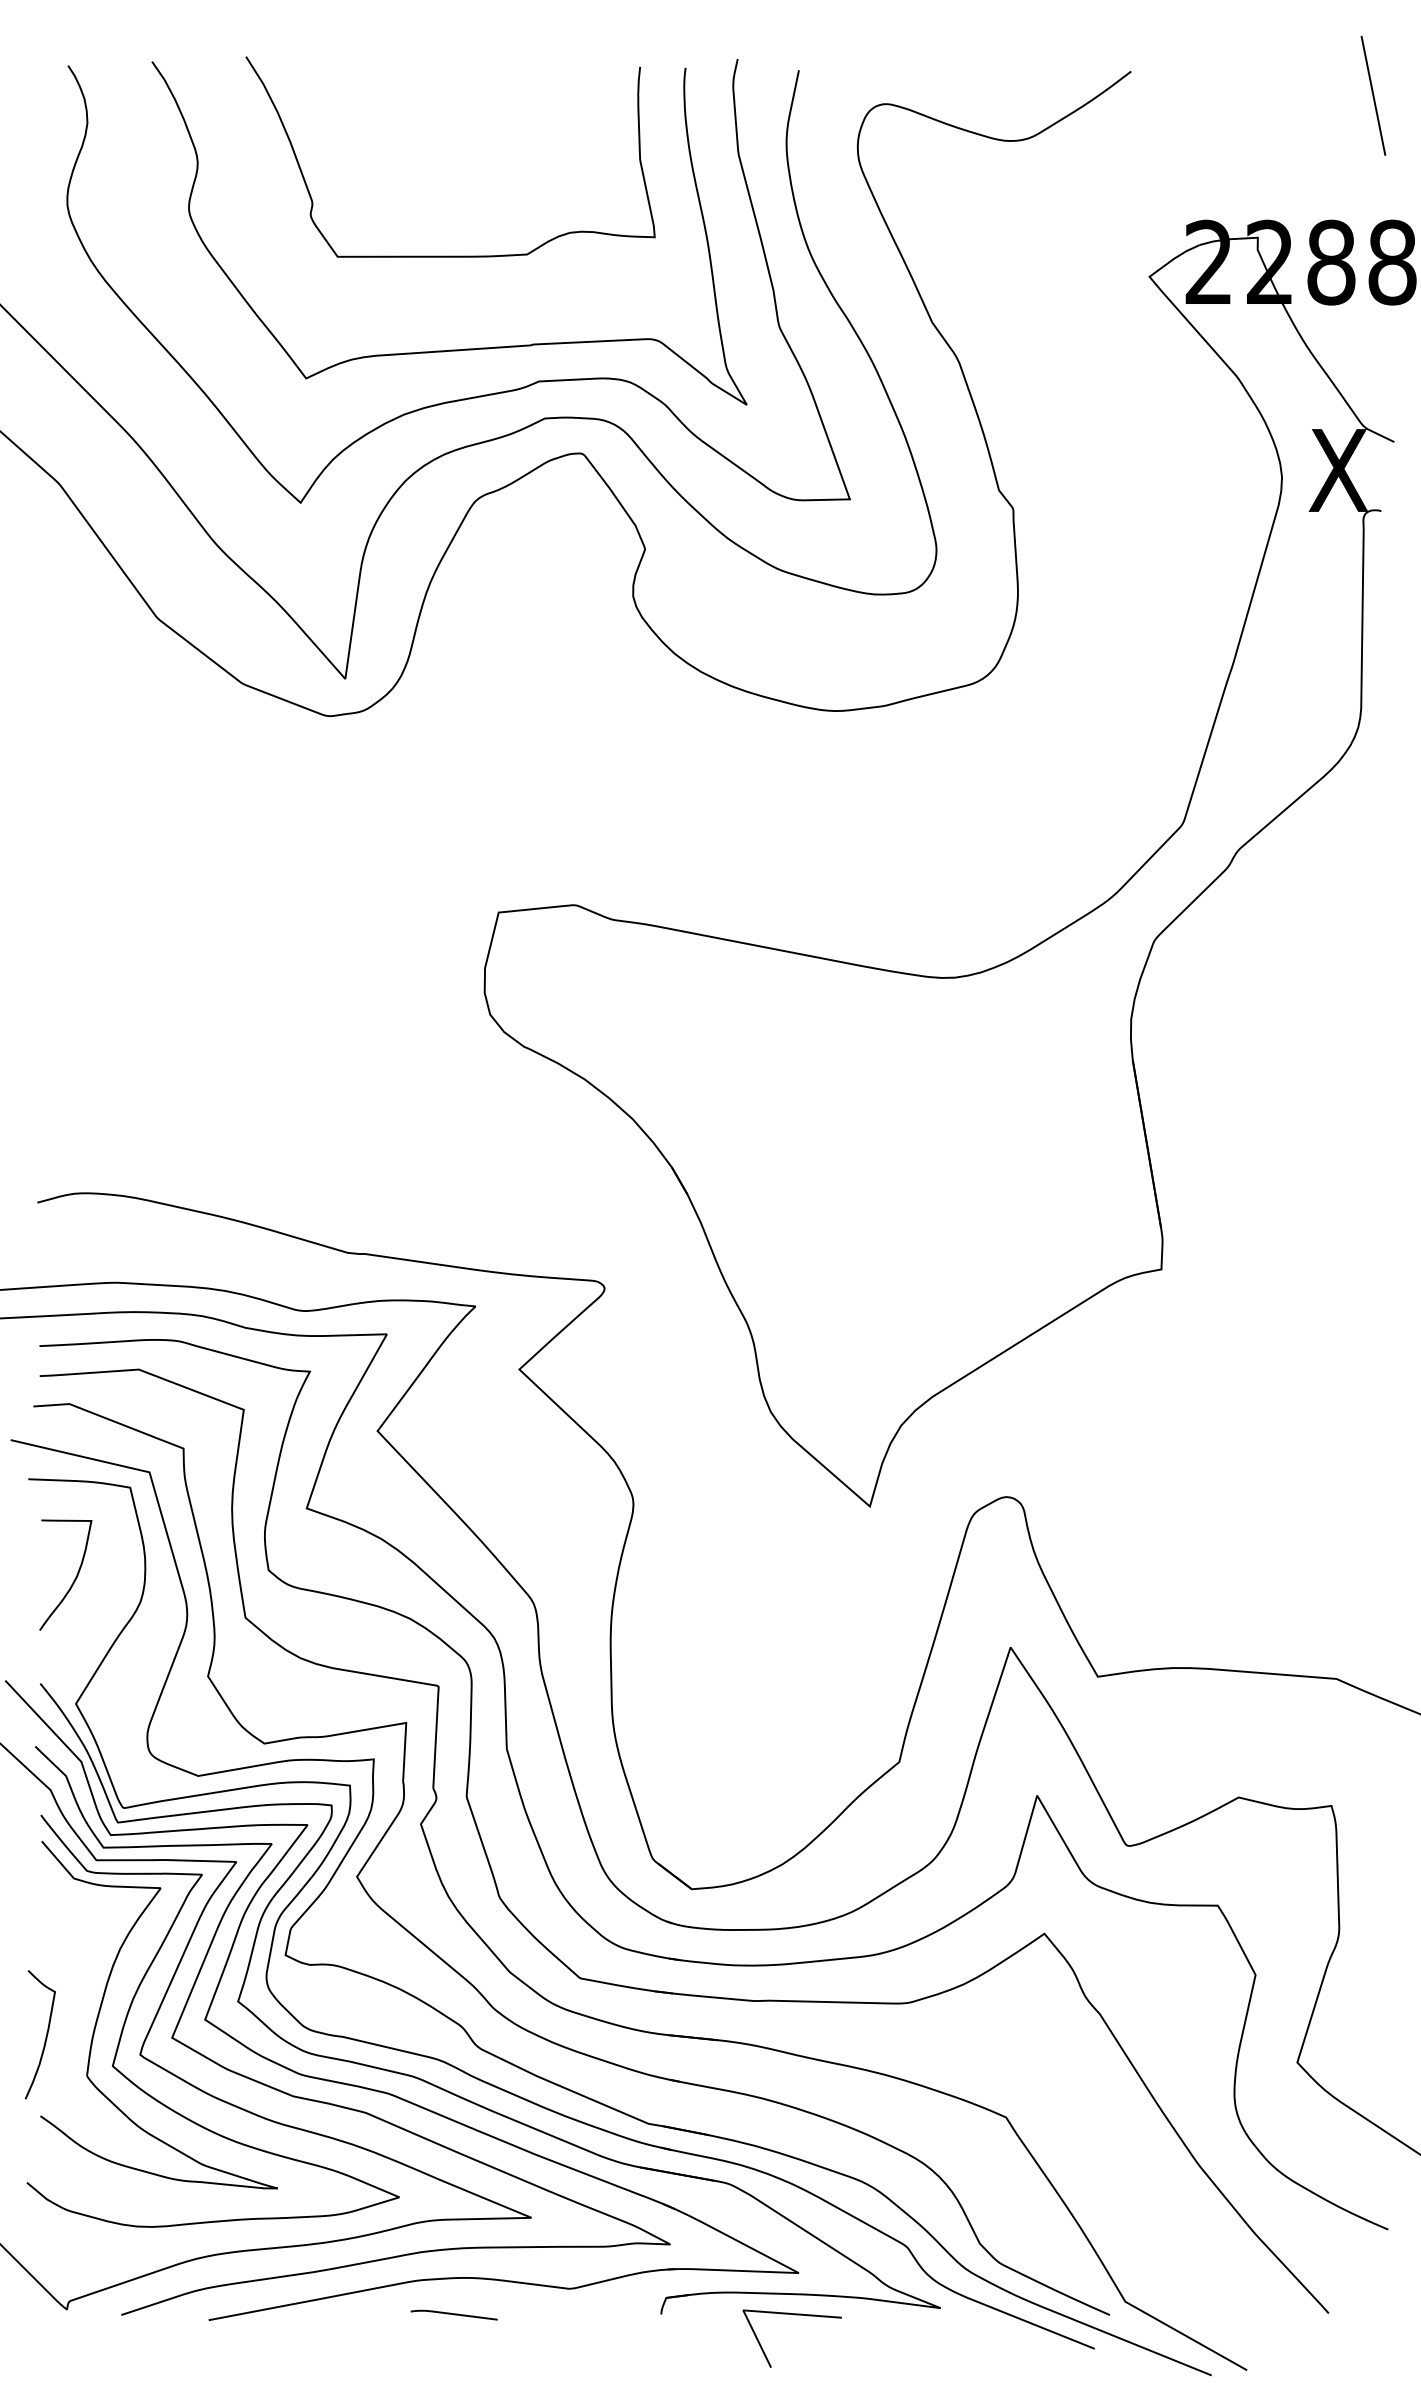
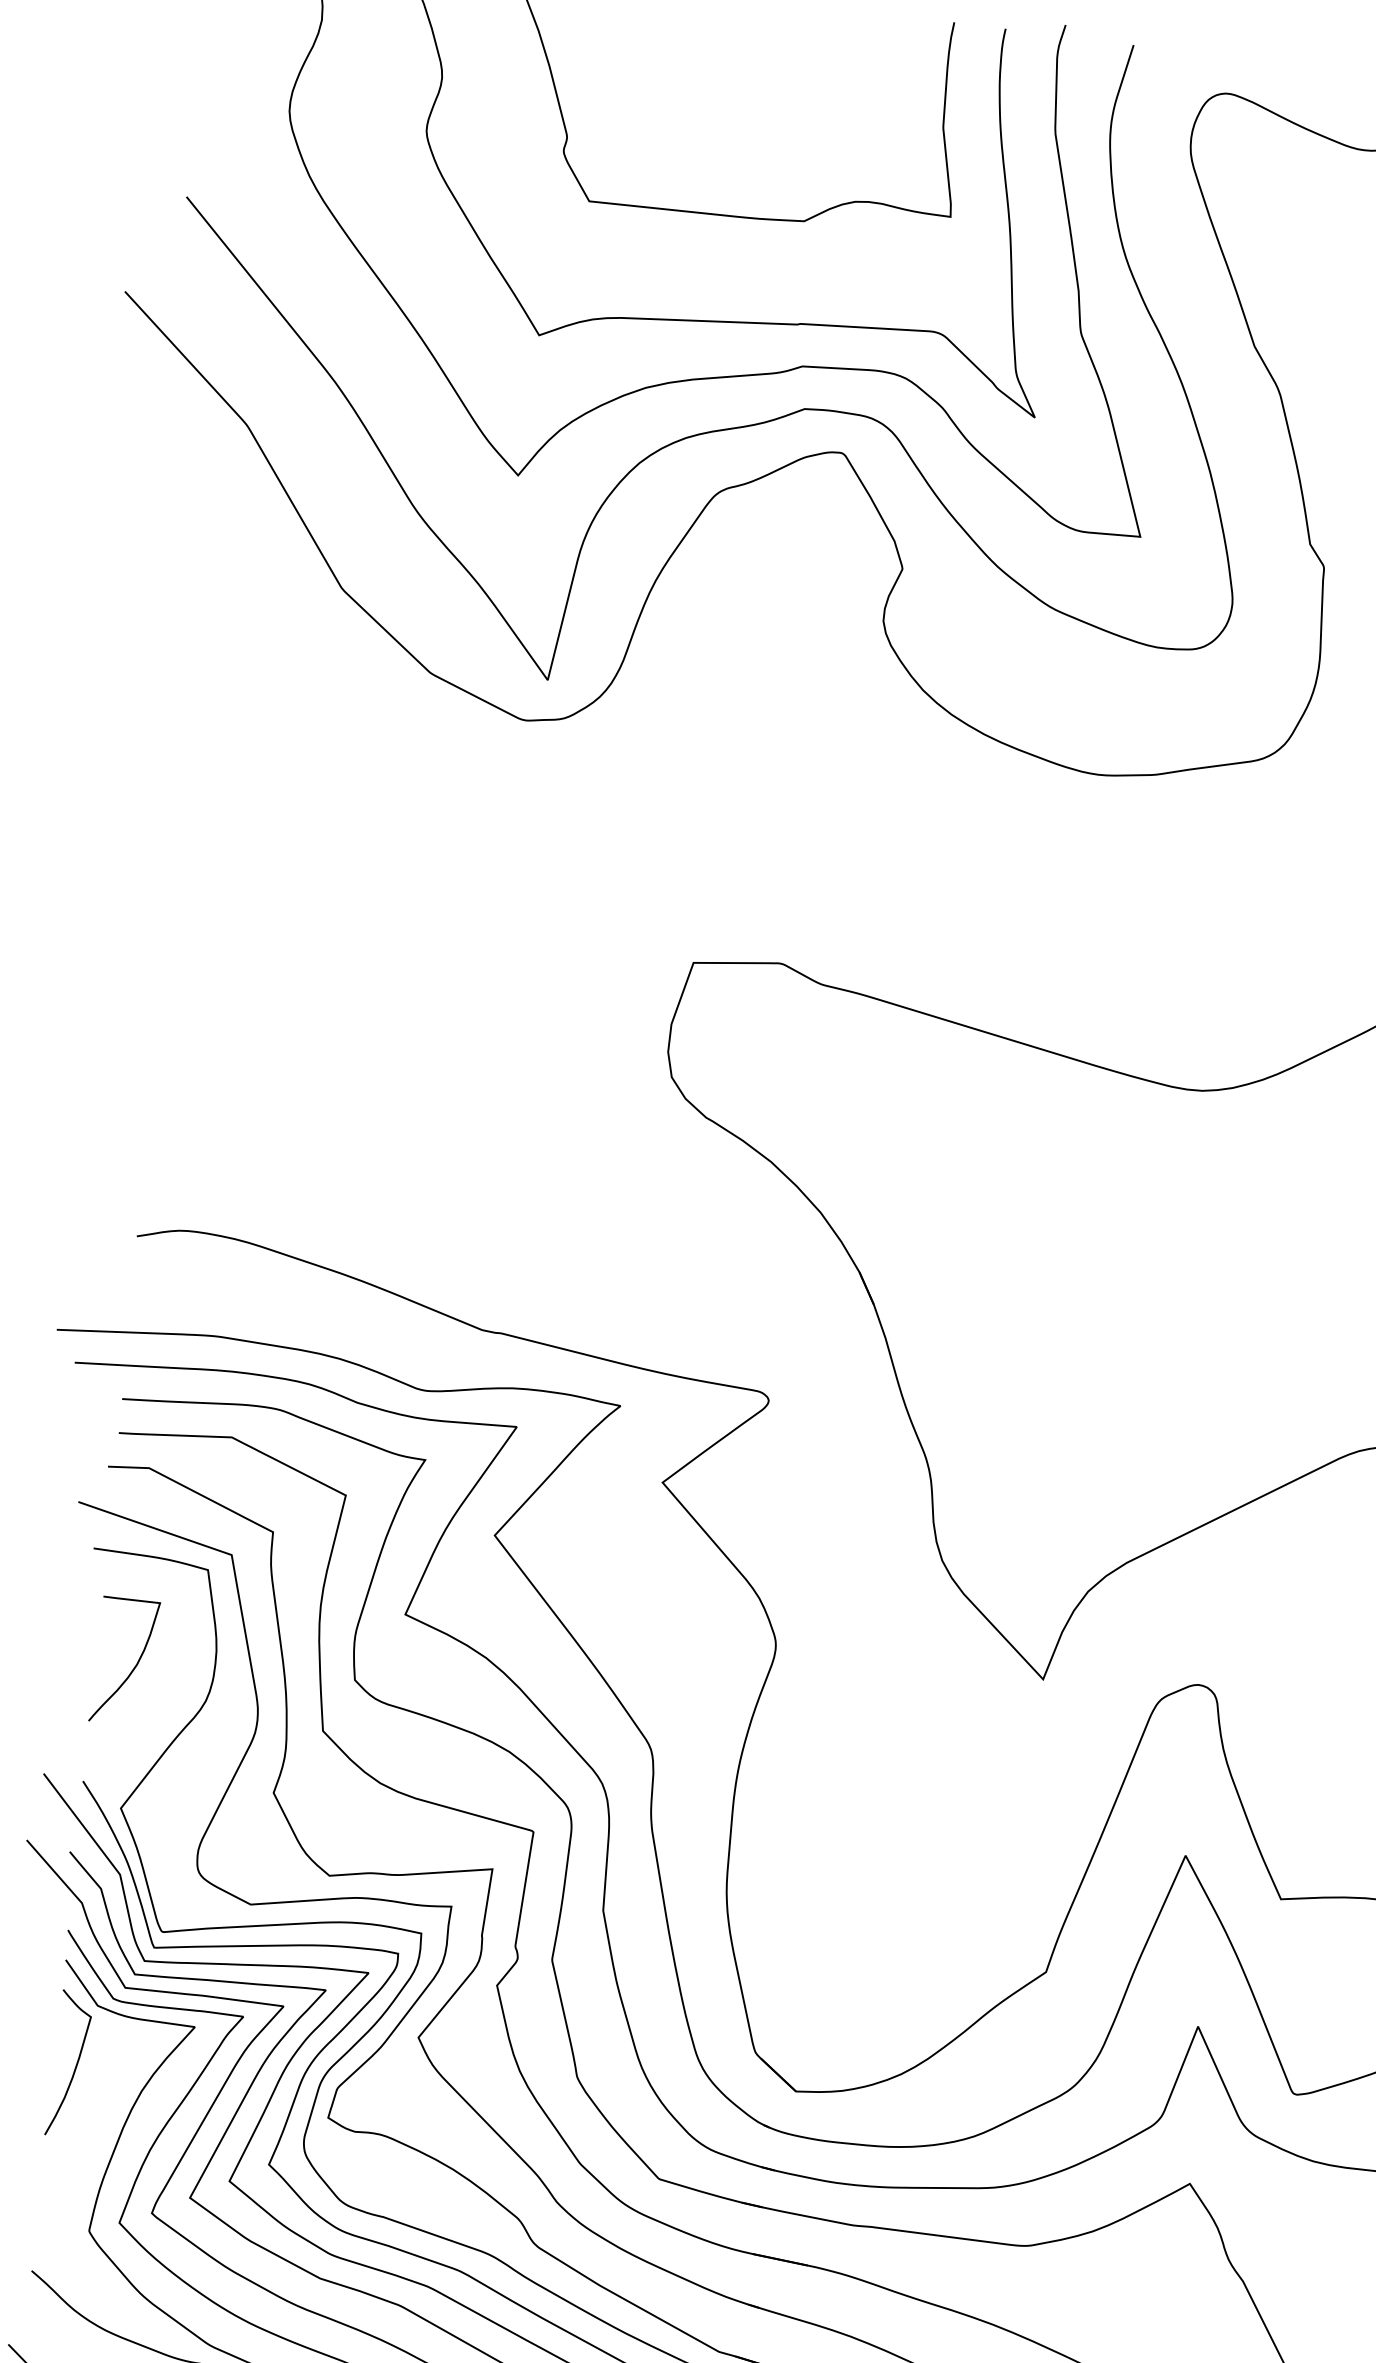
curve: (45, 2036) -> (74, 2066), moved

